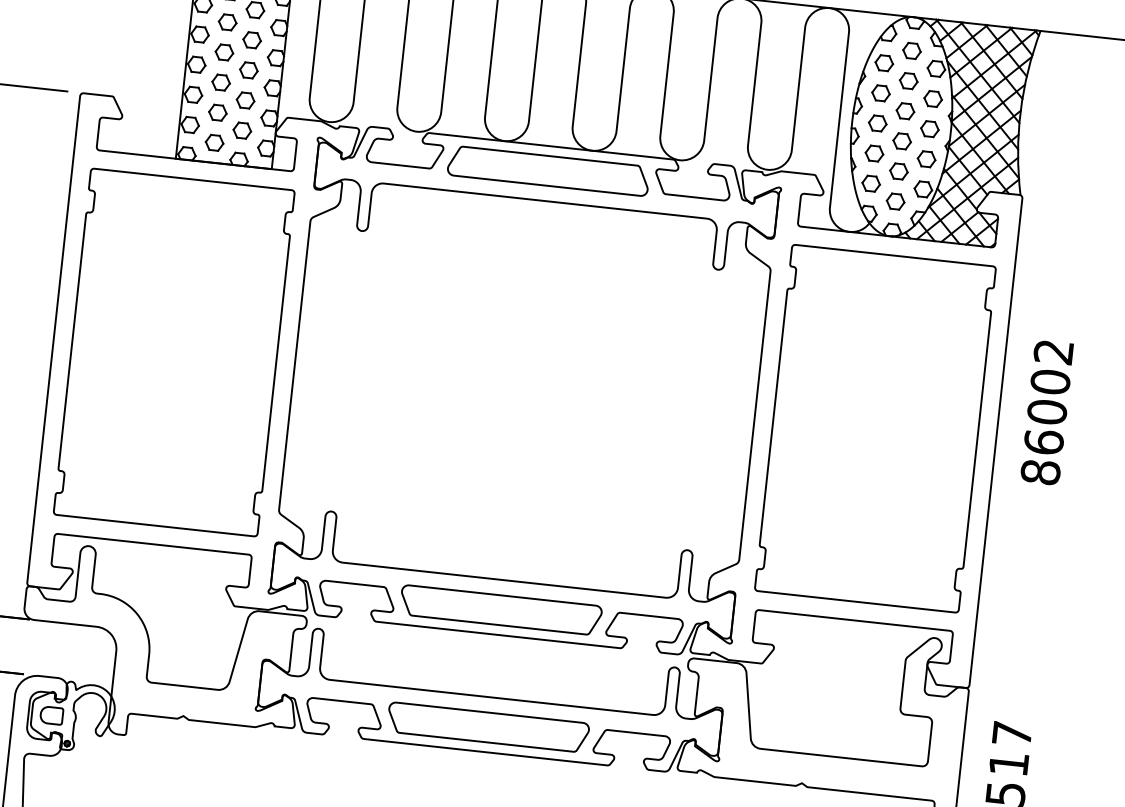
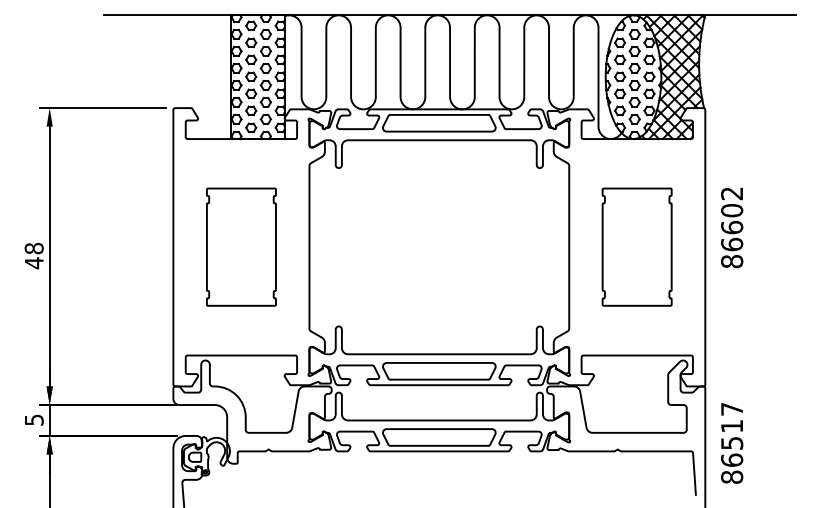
part: (174, 351) -> (241, 246), size x0.6
text: (1046, 411) -> (731, 227), 86002 -> 86602
part: (874, 427) -> (636, 246), size x0.6

